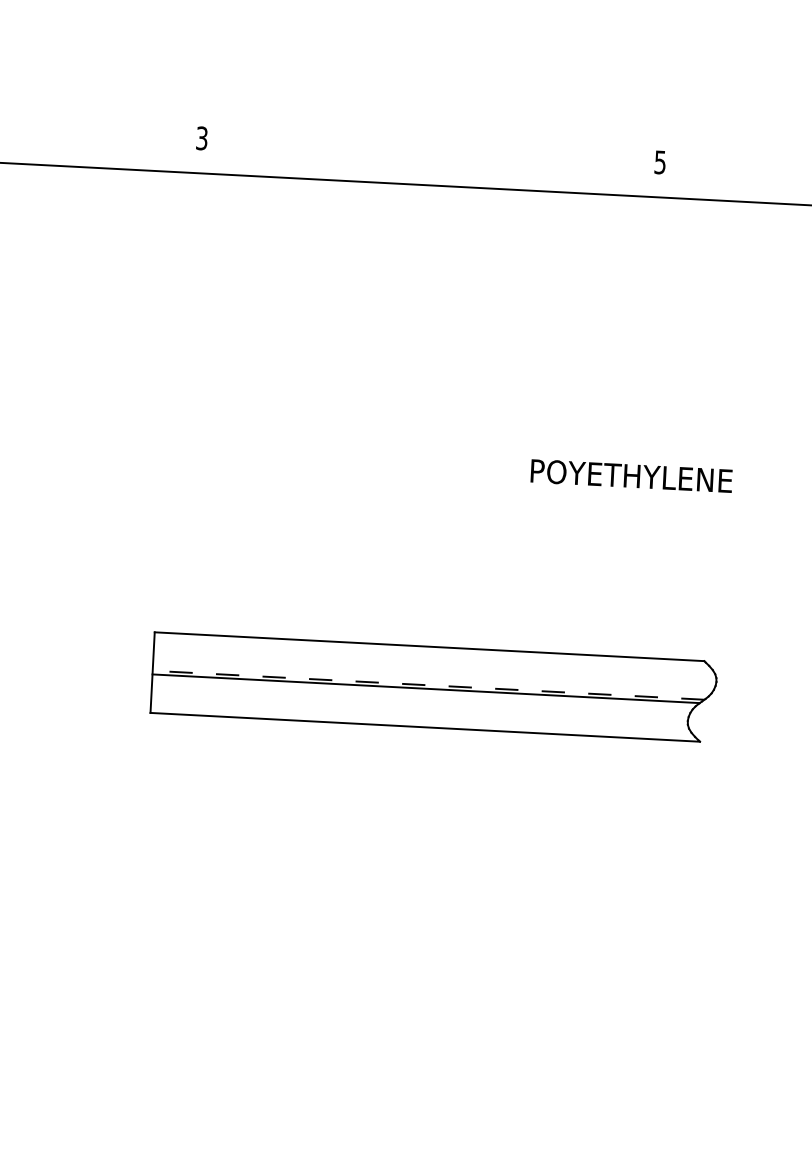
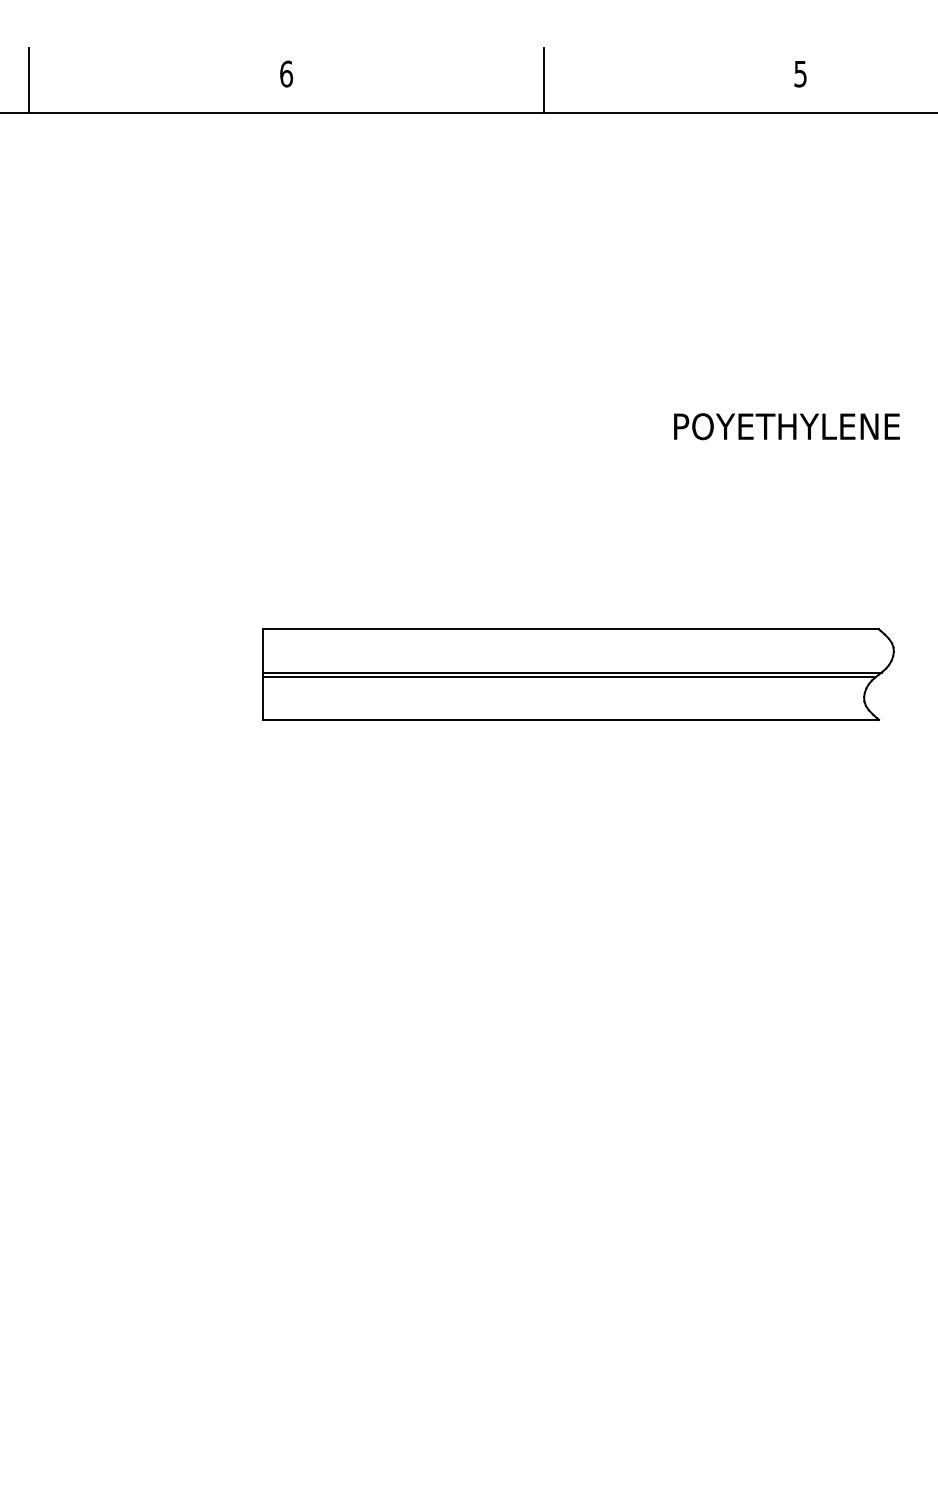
text: (202, 137) -> (286, 73), 3 -> 6
line: (430, 156) -> (543, 80), added
line: (429, 685) -> (572, 672), dashed -> solid

